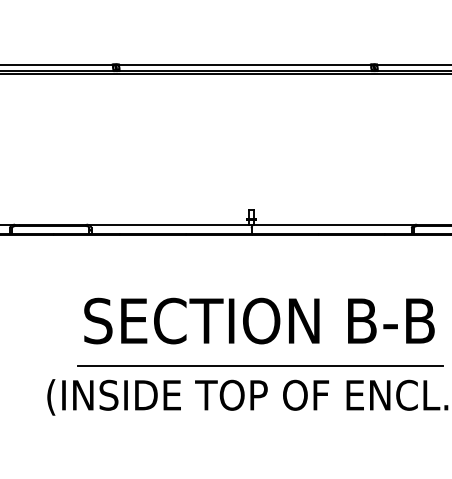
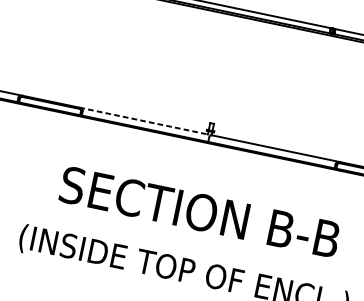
line: (170, 224) -> (145, 121), solid -> dashed
line: (260, 365) -> (193, 247), removed

